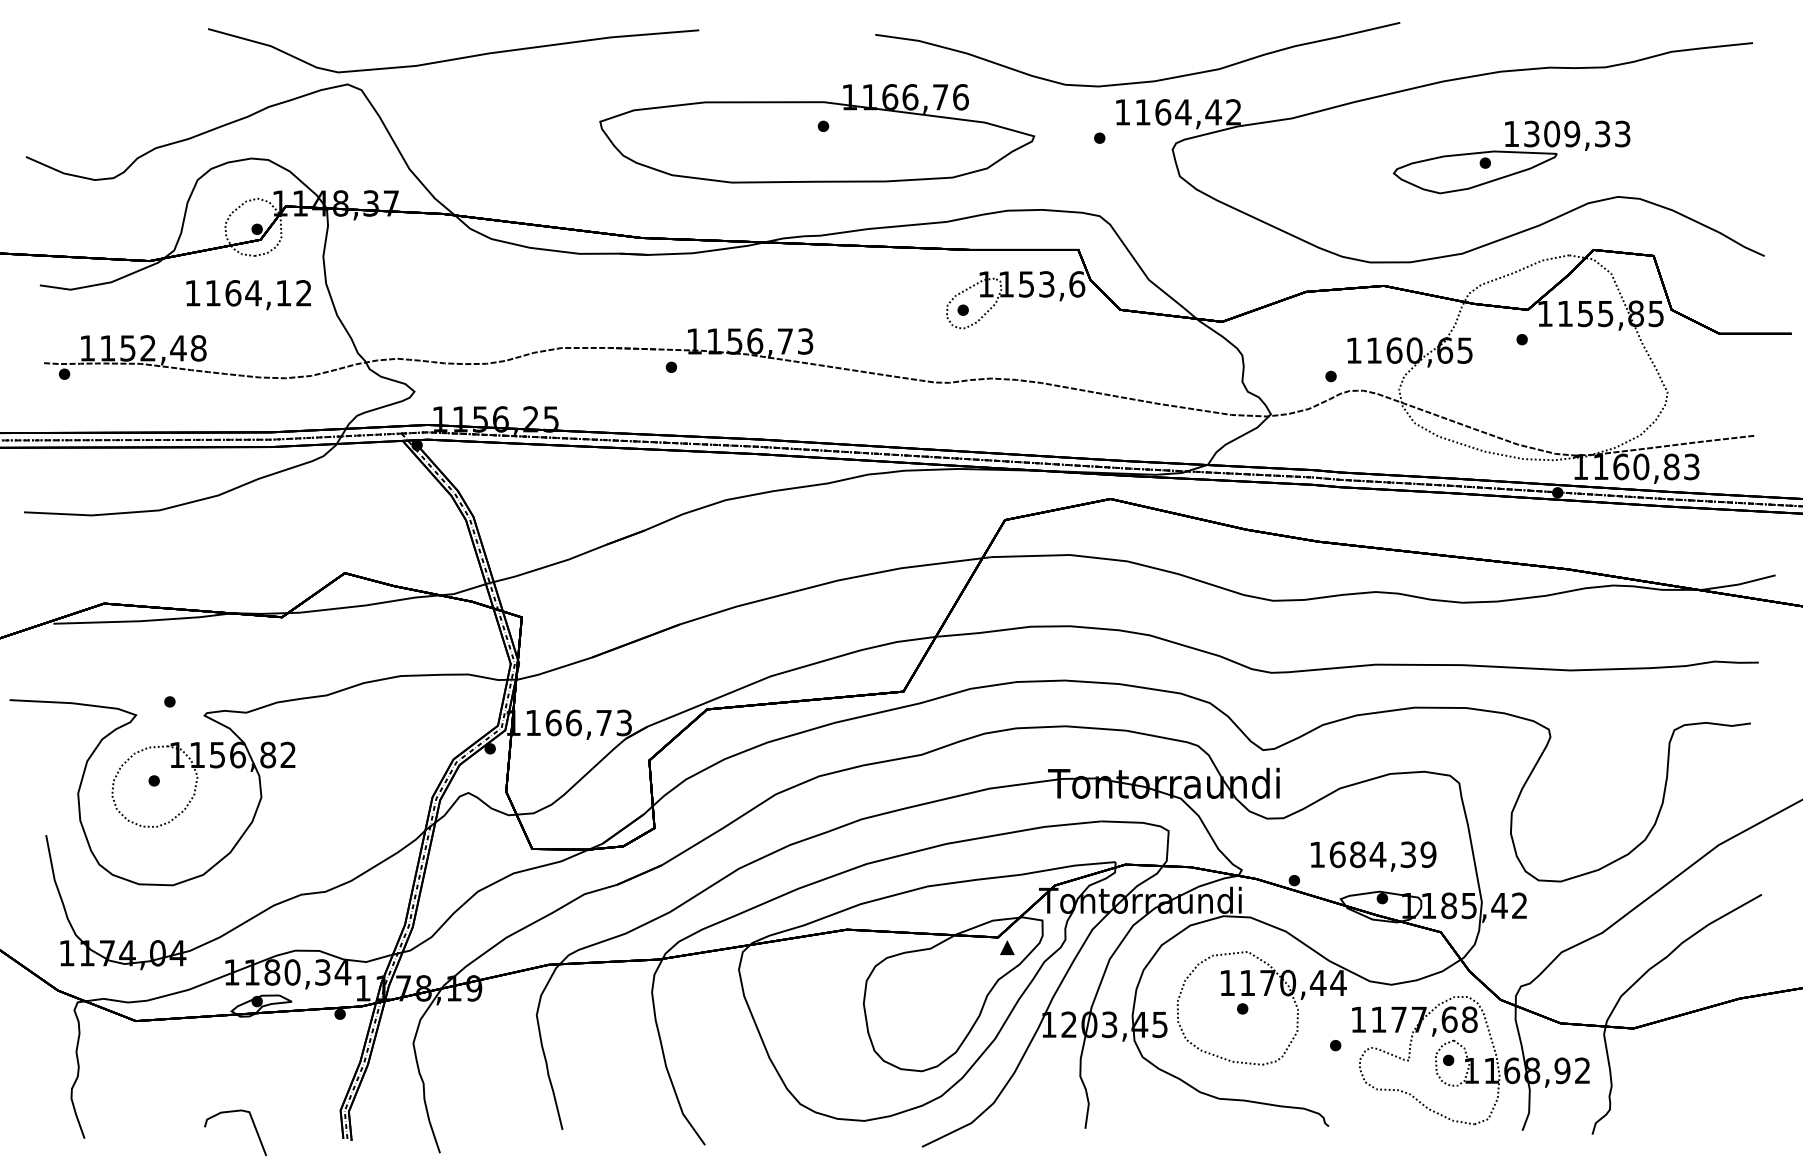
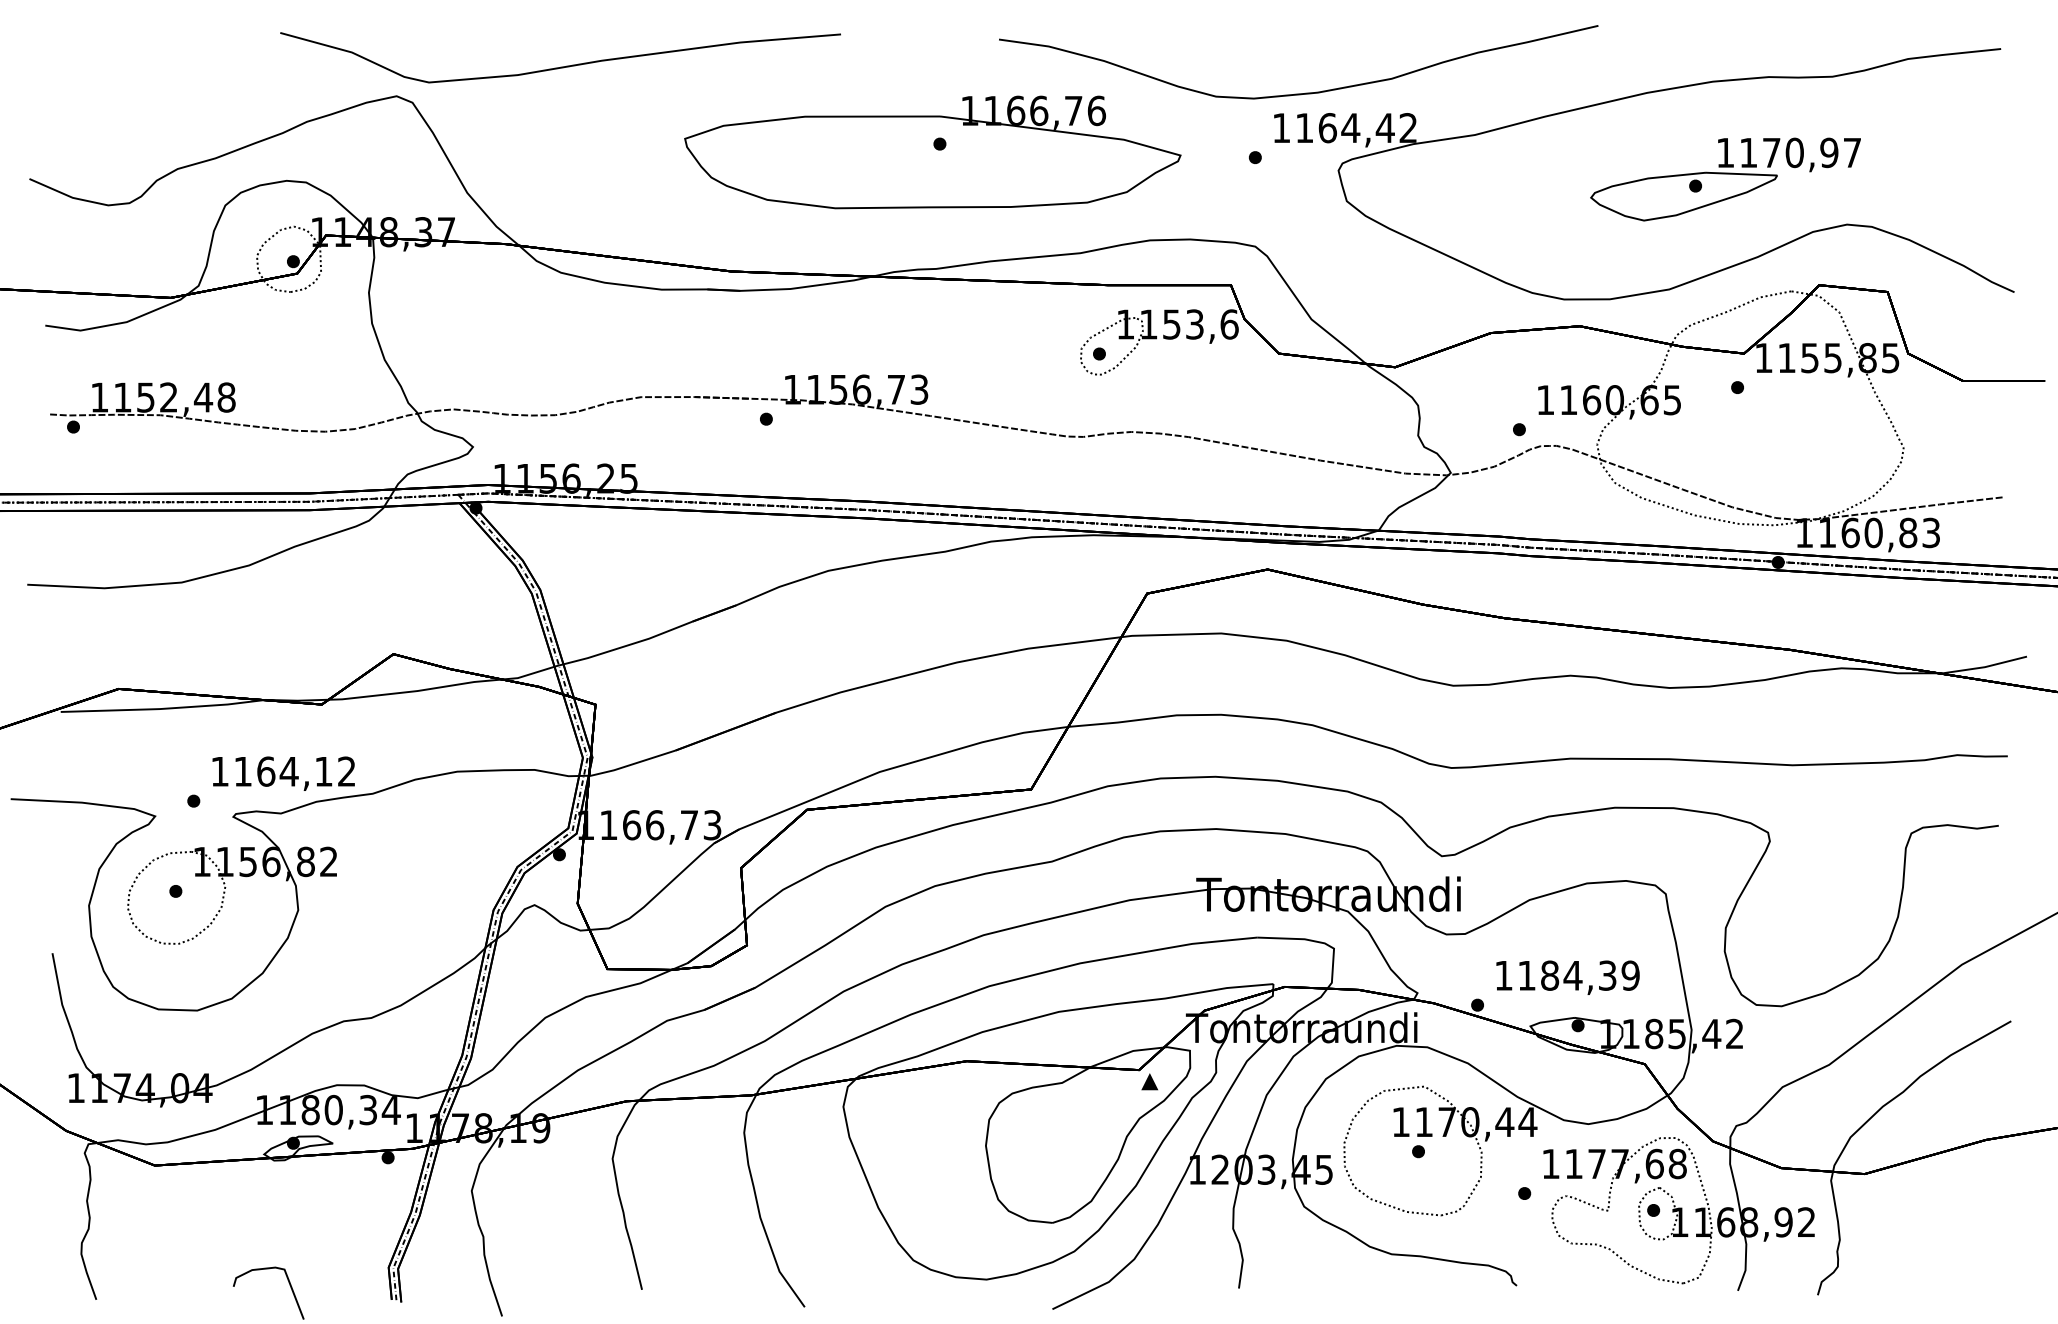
curve: (453, 58) -> (560, 66), moved
text: (1577, 133) -> (1800, 152), 1309,33 -> 1170,97
text: (248, 294) -> (283, 773), moved
text: (1338, 854) -> (1527, 975), 1684,39 -> 1184,39

